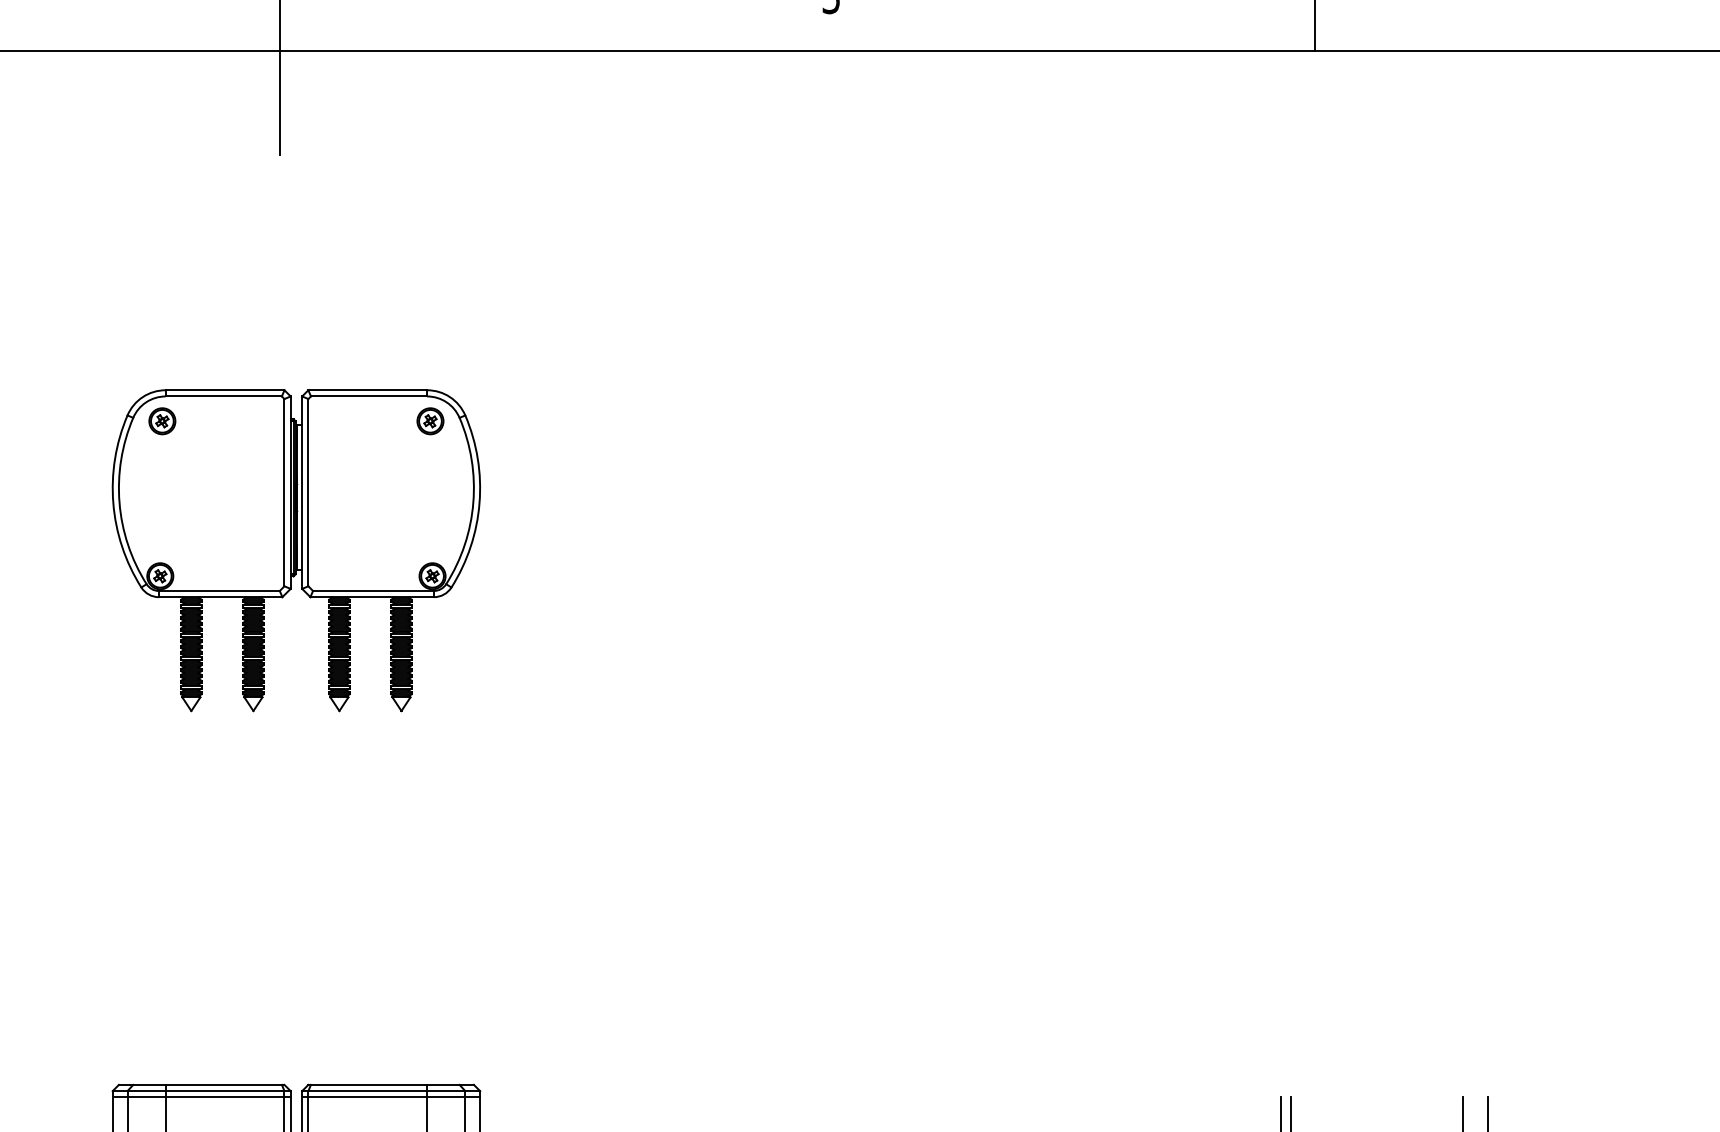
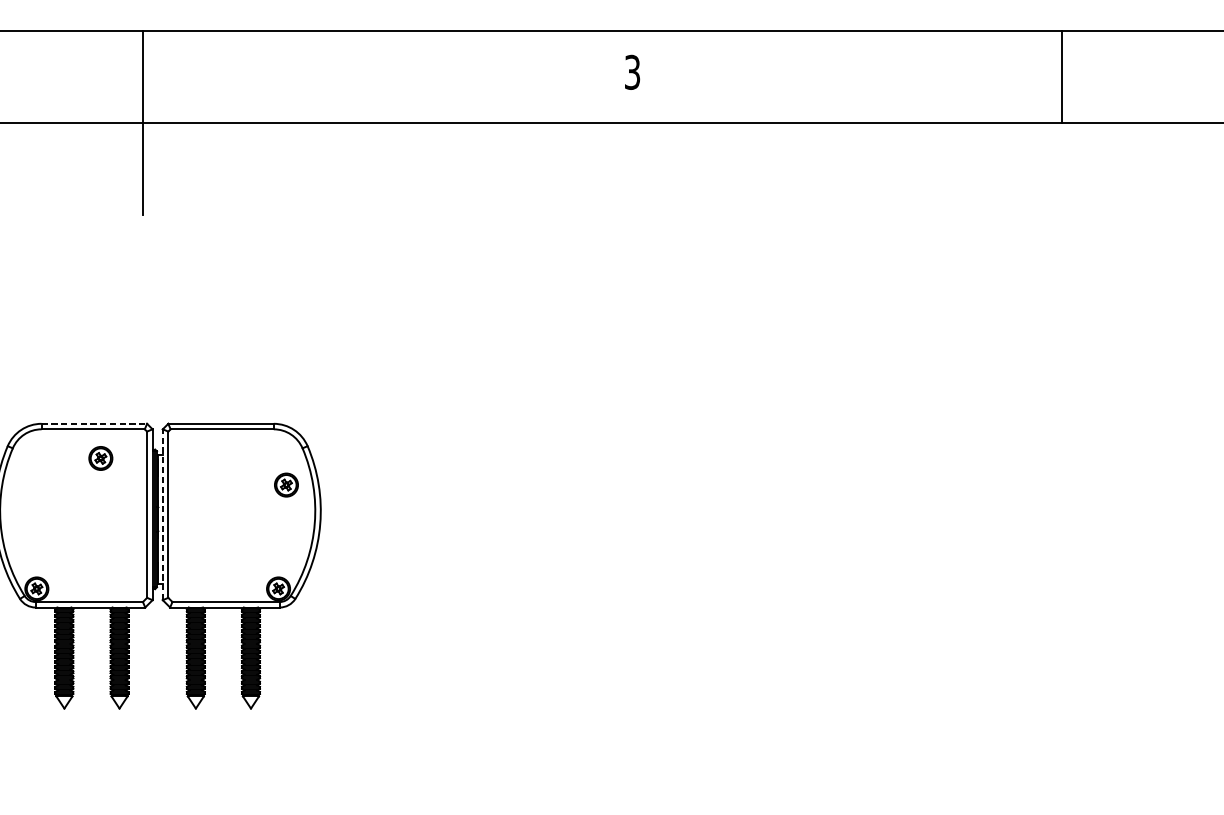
line: (225, 390) -> (94, 424), solid -> dashed
part: (162, 421) -> (100, 458), moved
part: (430, 421) -> (286, 485), moved
line: (302, 492) -> (163, 514), solid -> dashed

